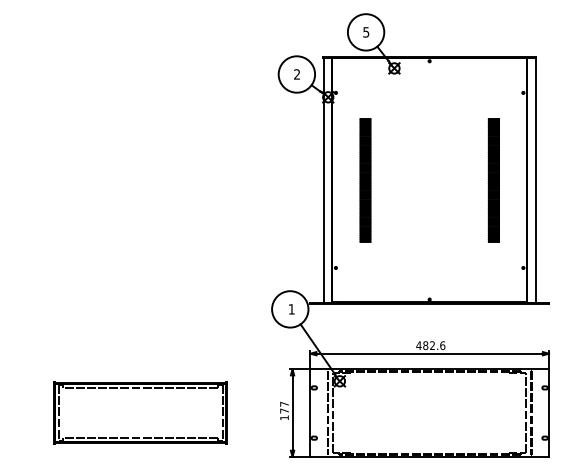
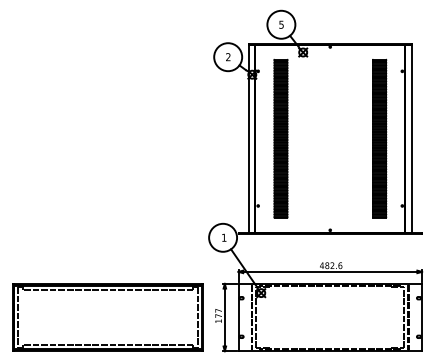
part: (365, 180) -> (280, 138), size x1.67
part: (493, 180) -> (379, 138), size x1.67
part: (140, 412) -> (107, 317), size x1.43

